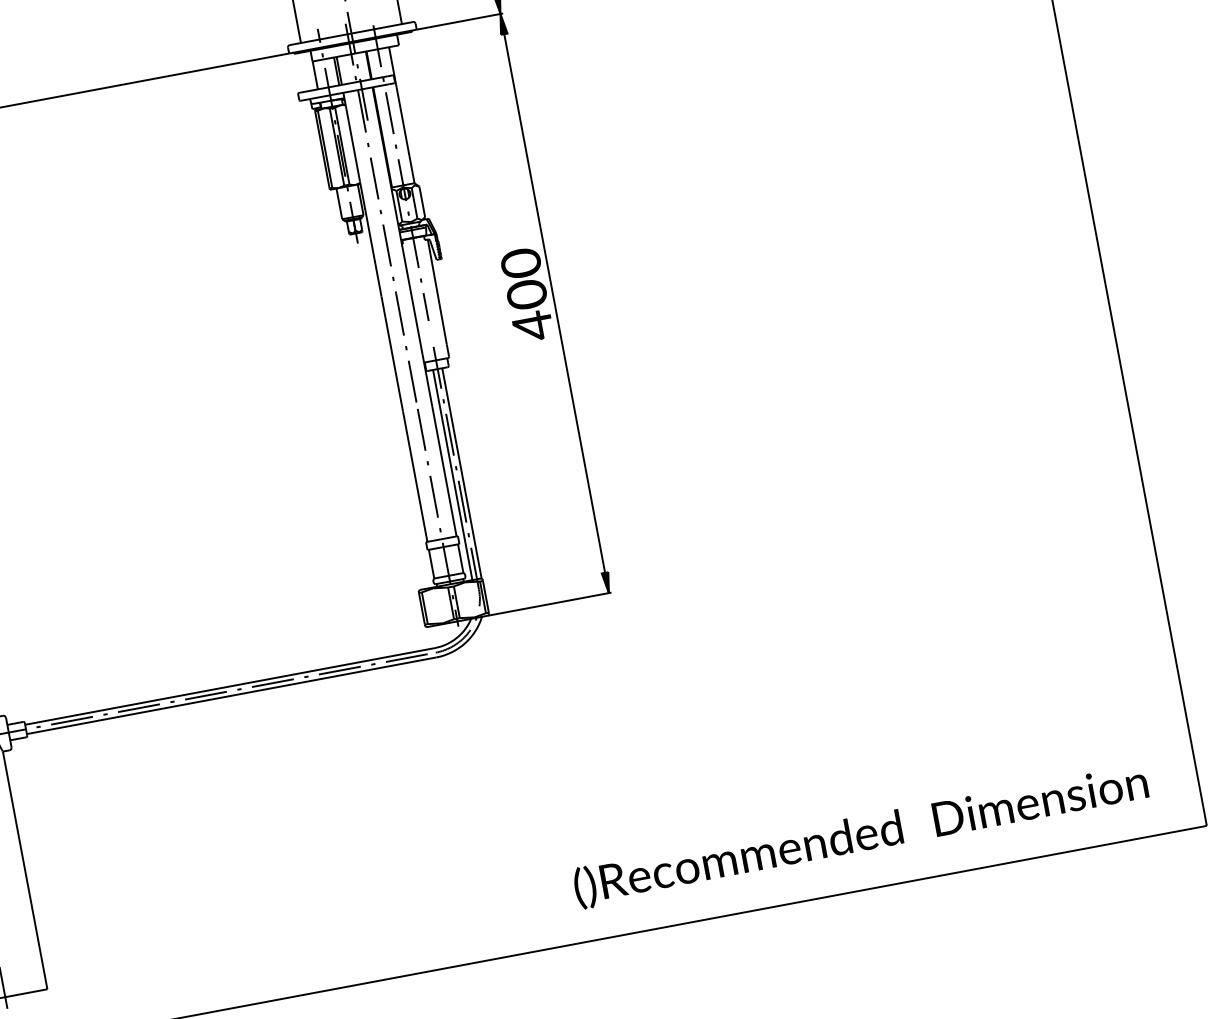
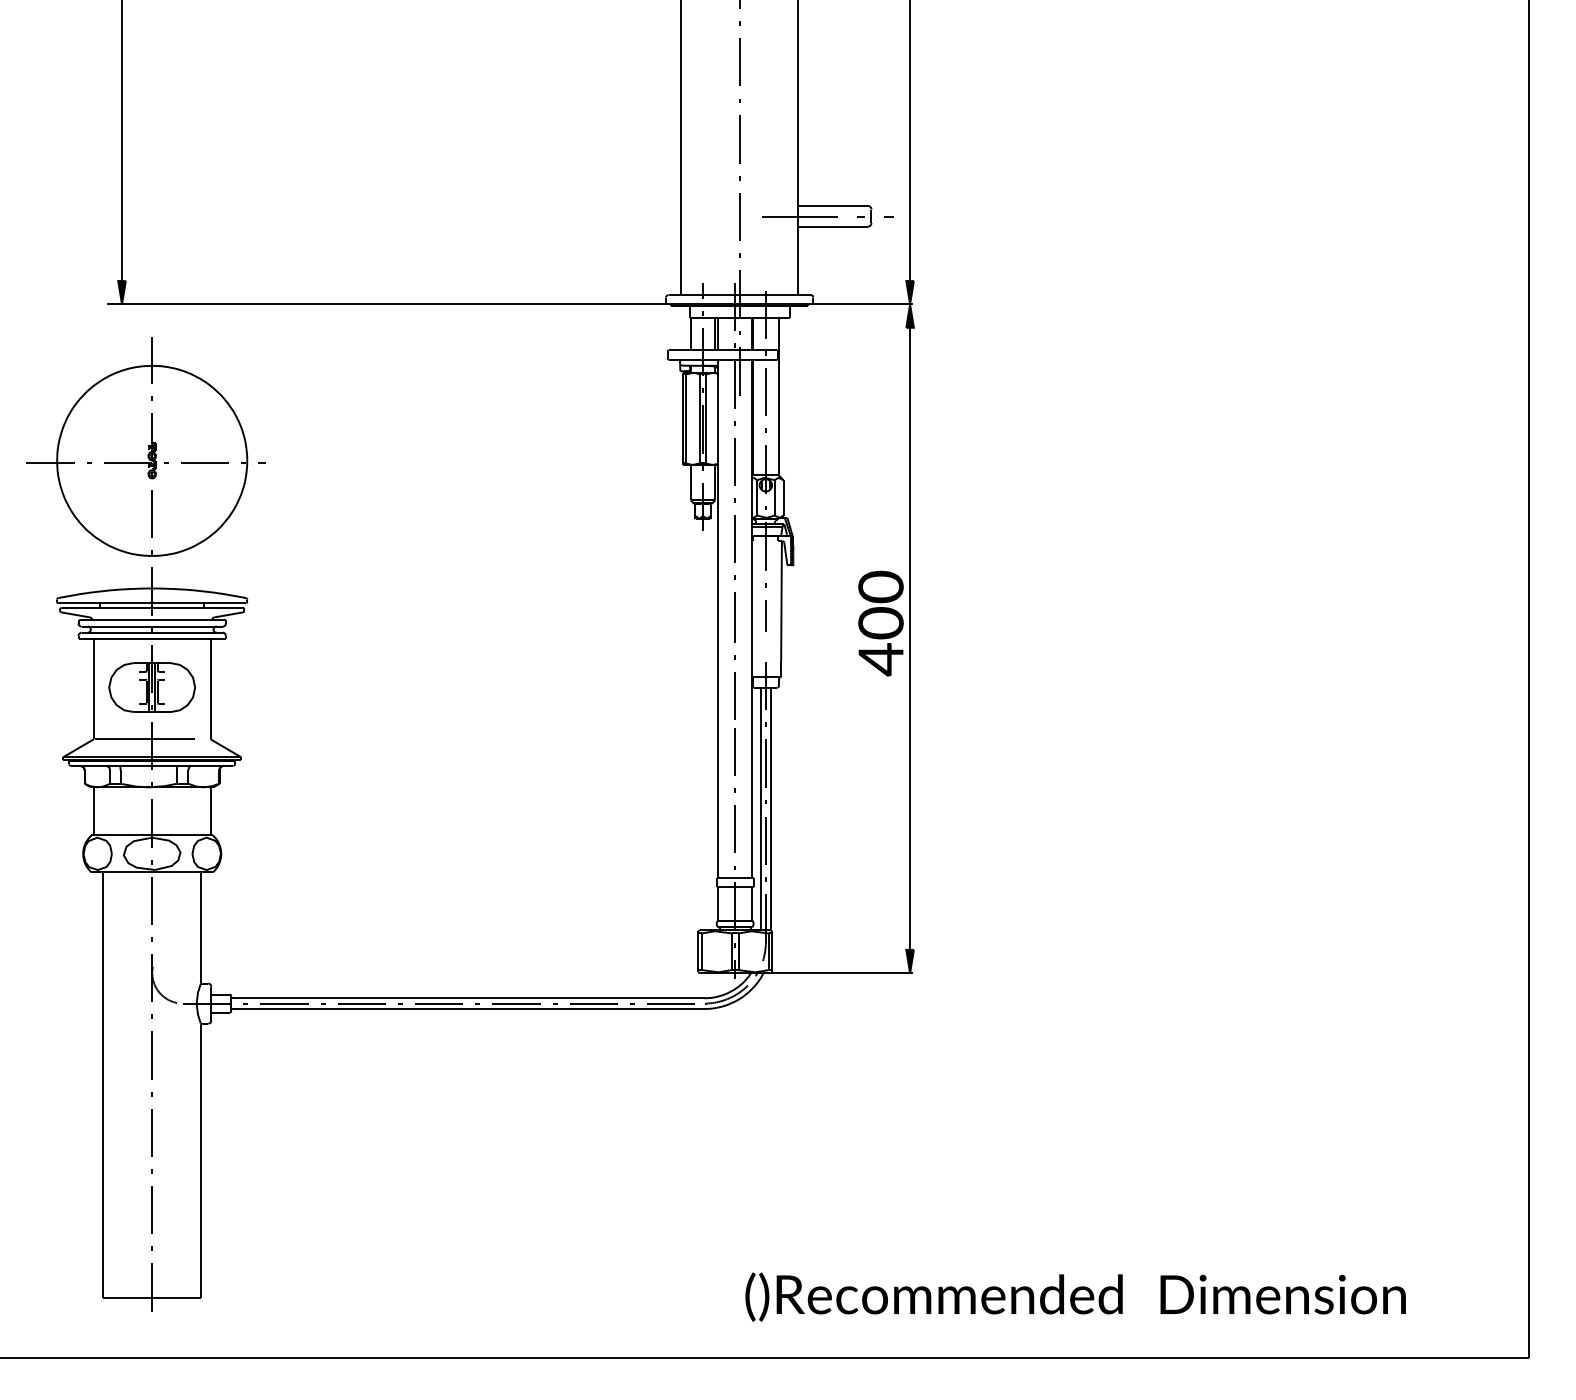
text: (860, 835) -> (1075, 1296), moved

